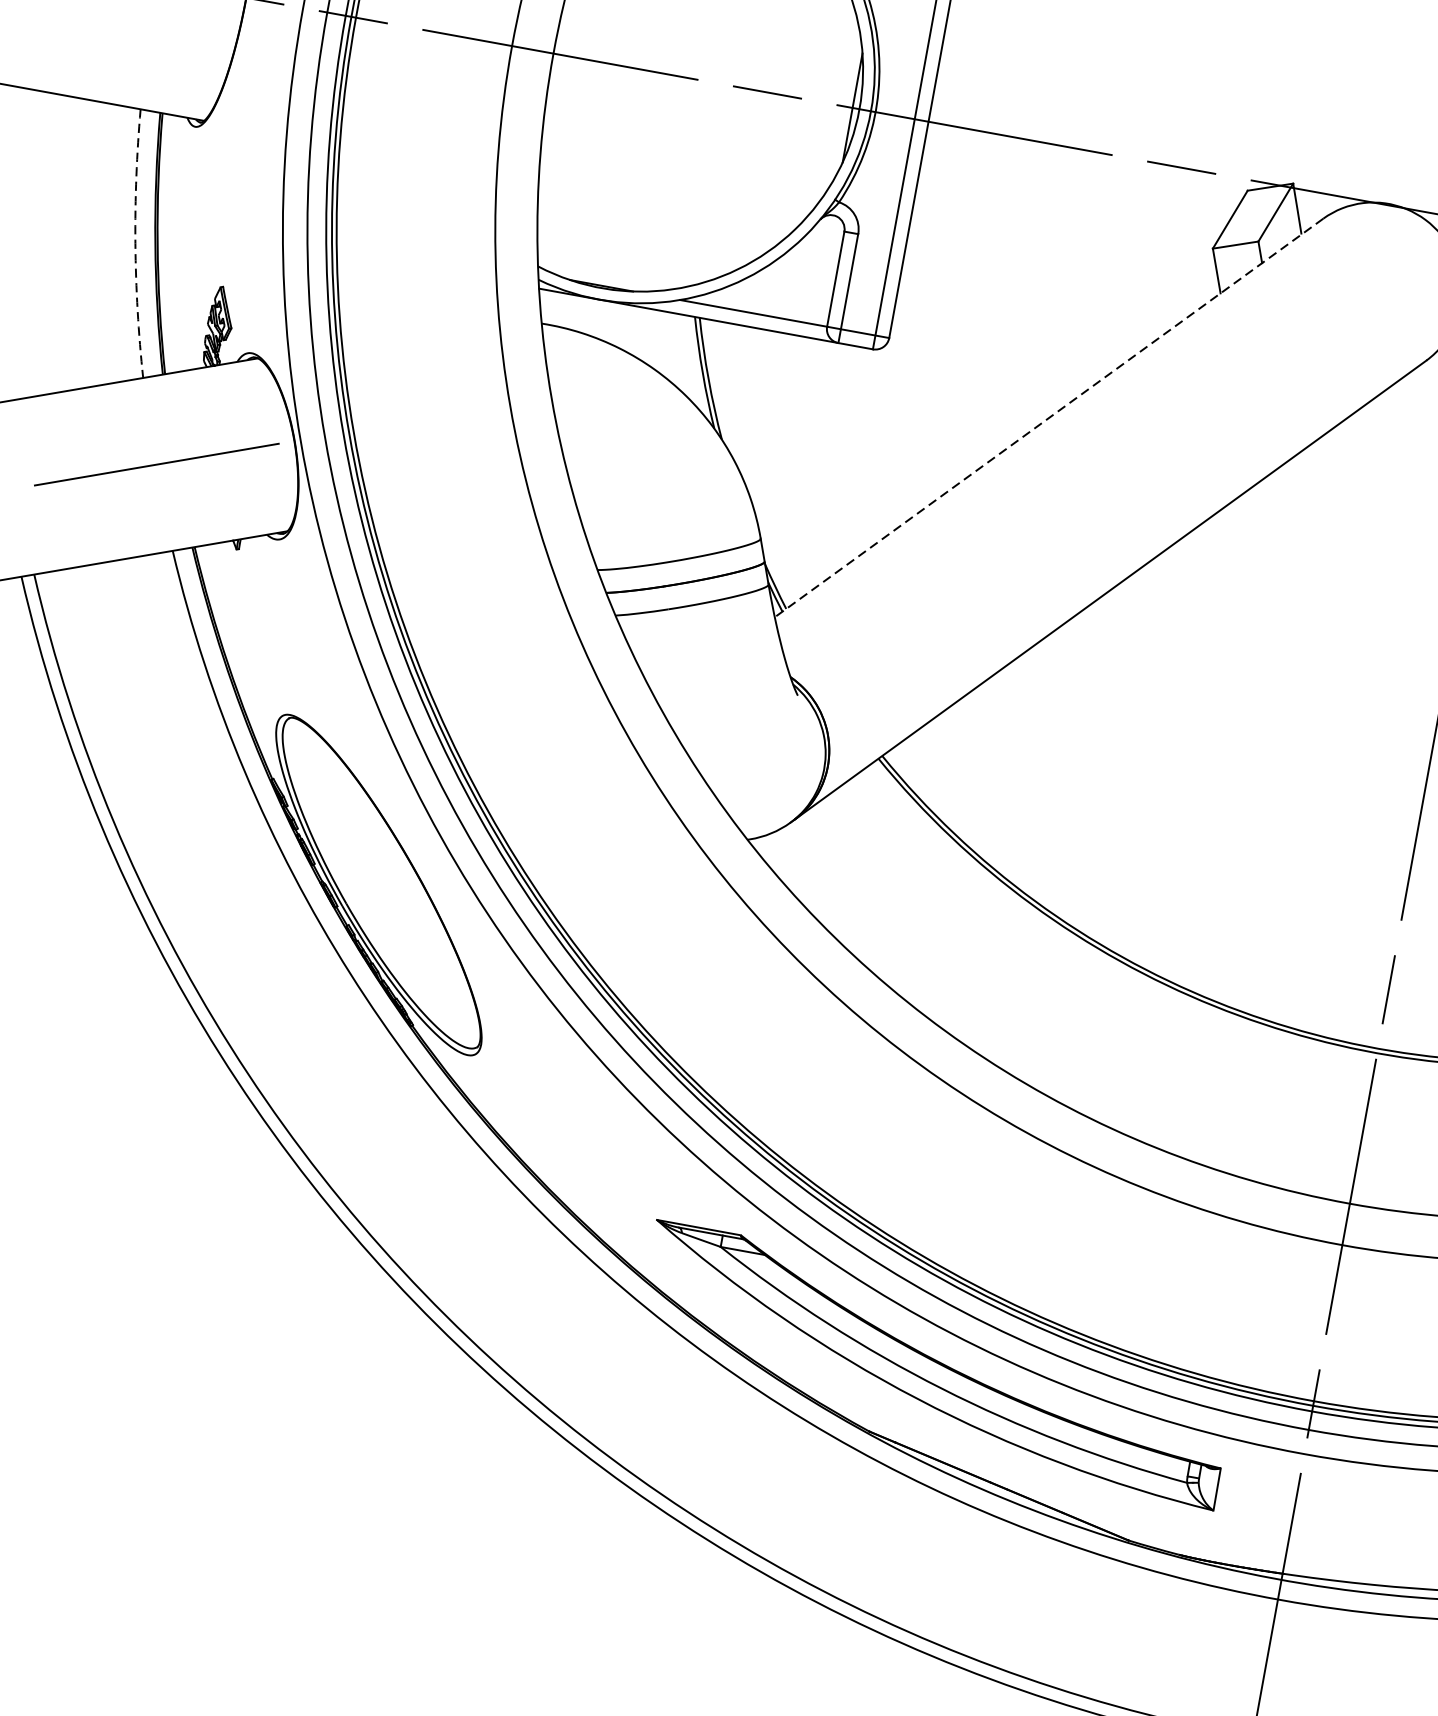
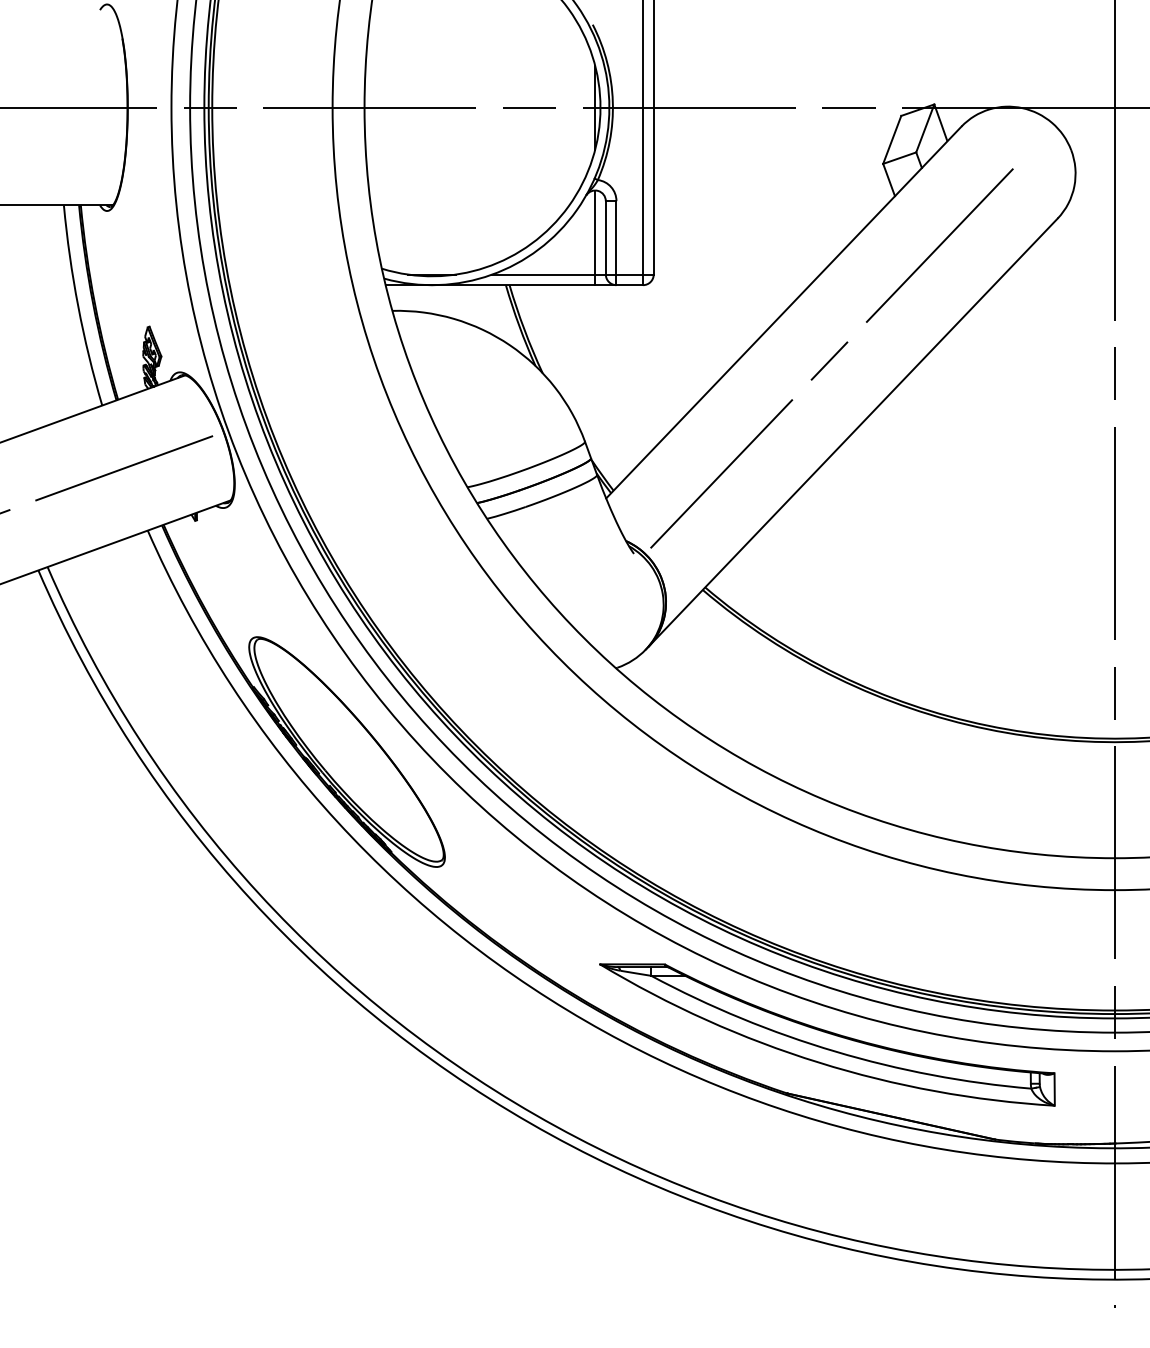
arc: (135, 243) -> (78, 306), dashed -> solid
line: (822, 276) -> (595, 237), added
line: (1048, 417) -> (783, 312), dashed -> solid
line: (1099, 488) -> (831, 358), added

